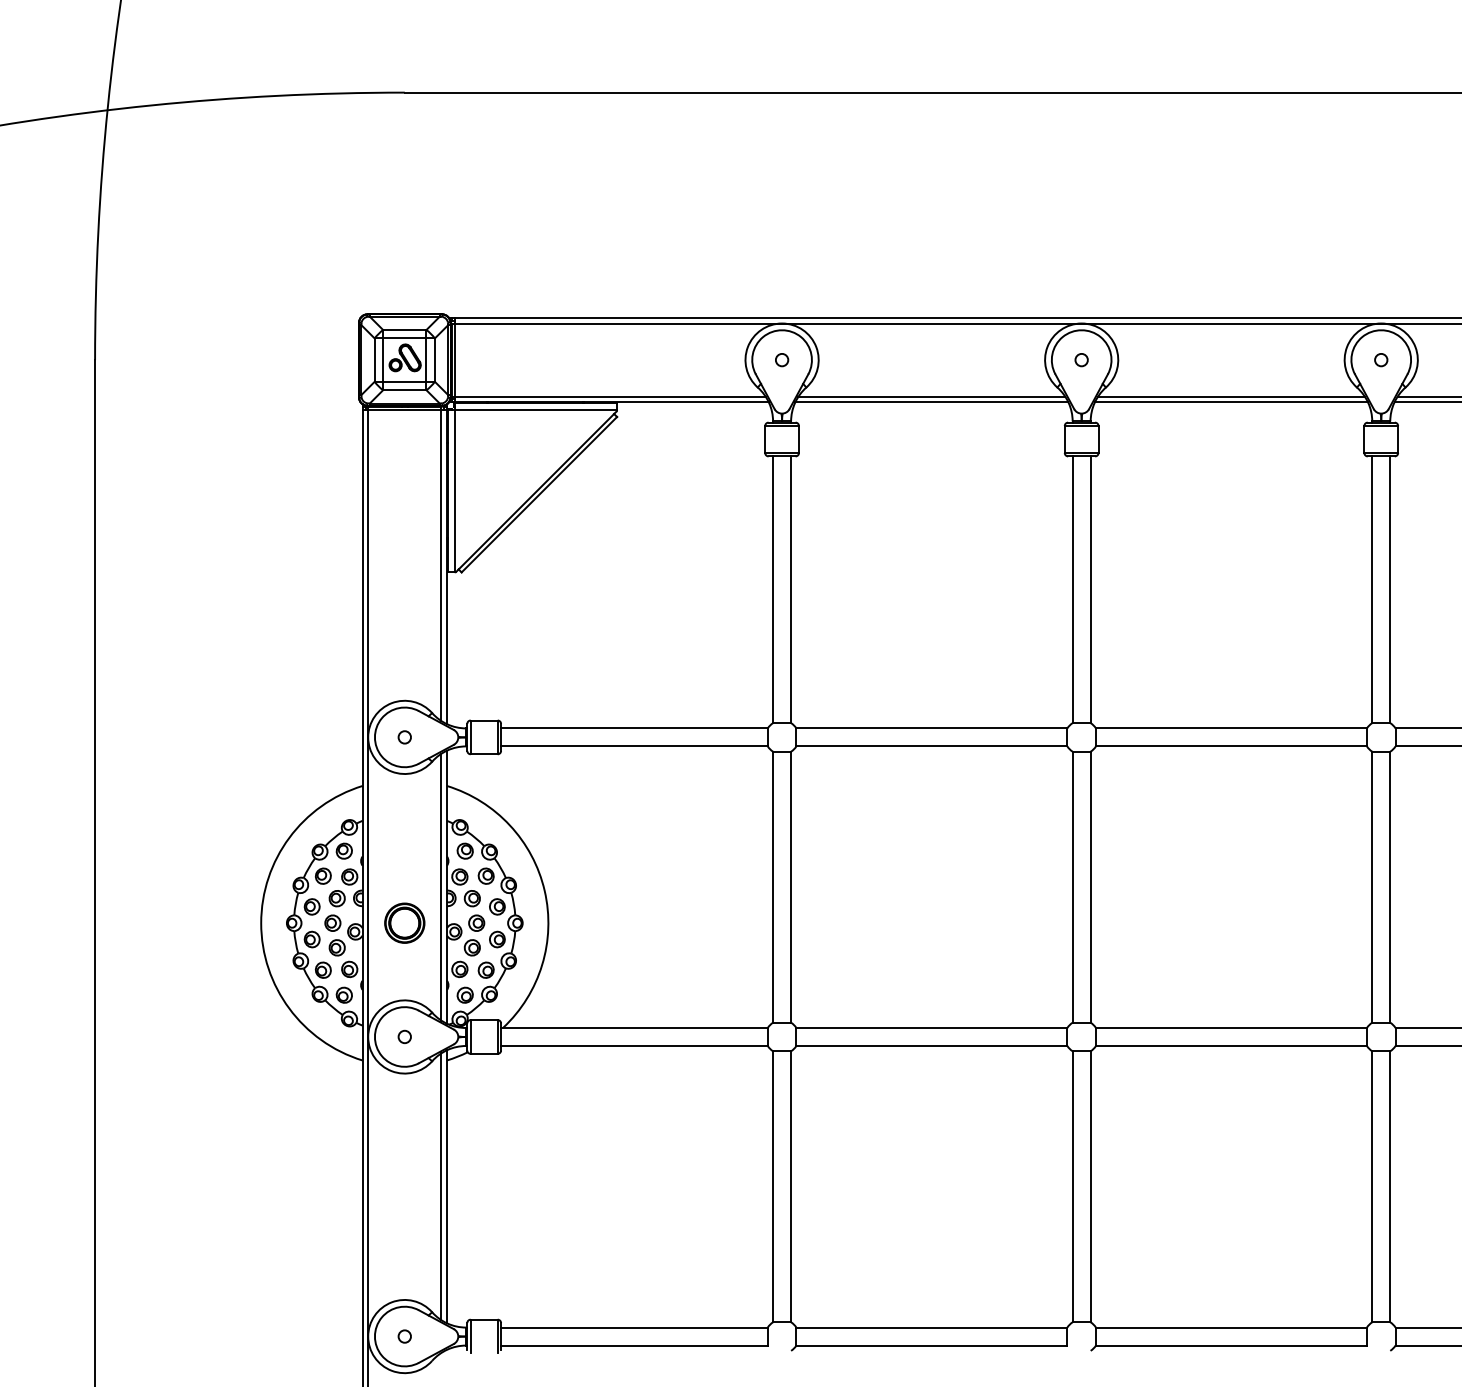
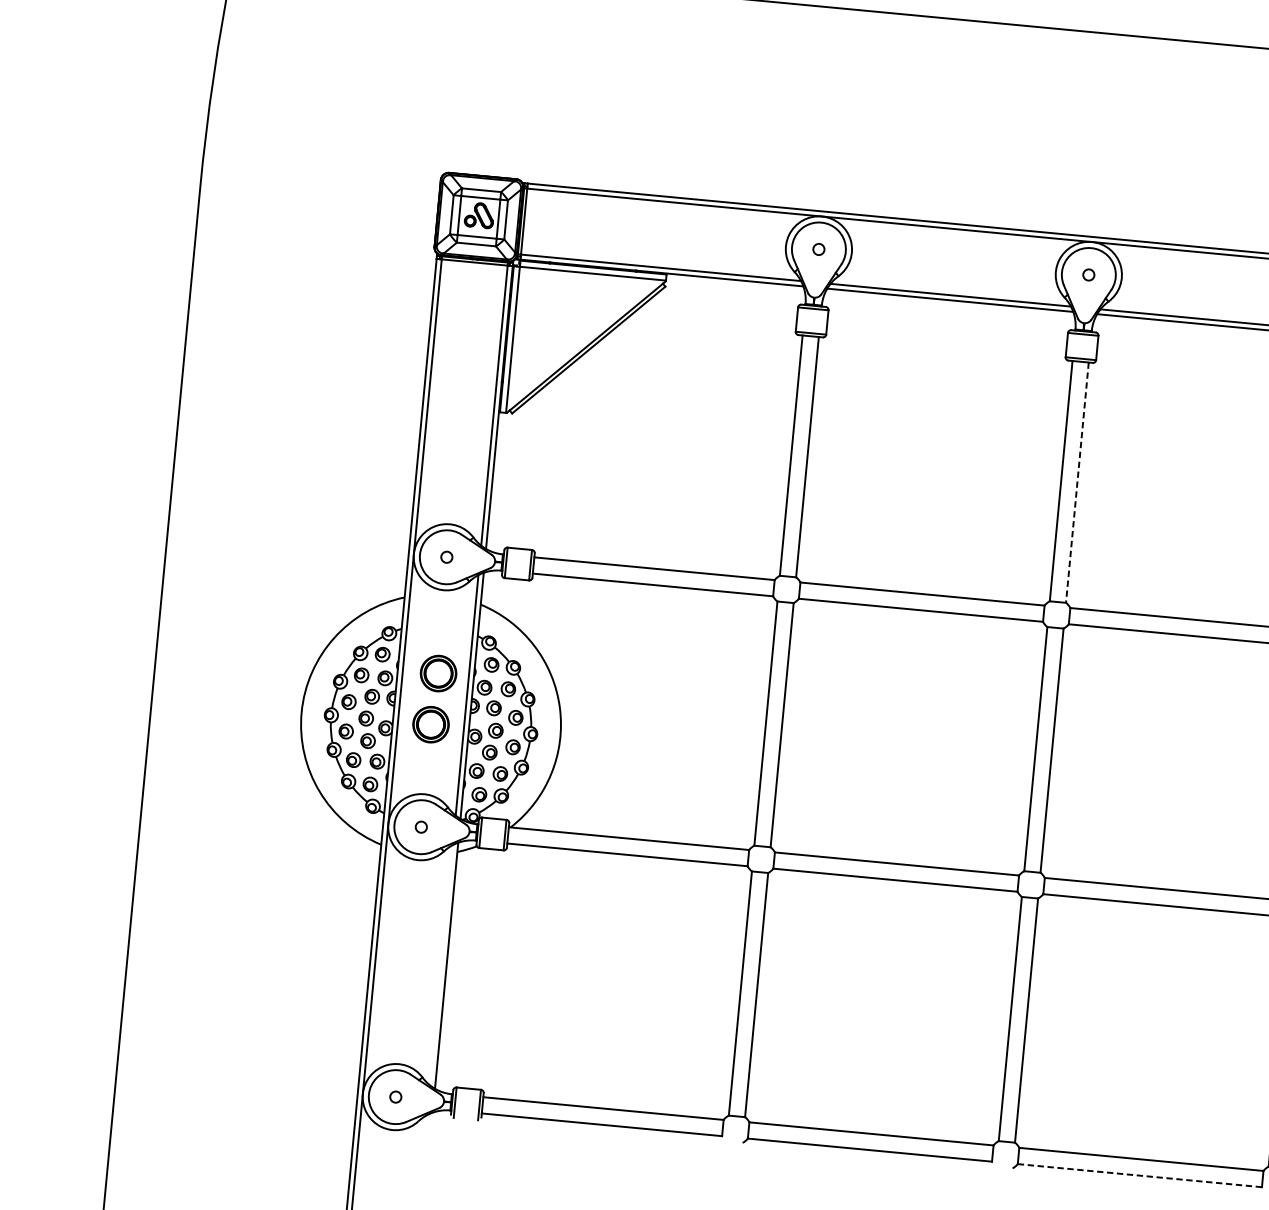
line: (1090, 590) -> (1077, 483), solid -> dashed
part: (407, 865) -> (438, 672), added
line: (441, 1186) -> (441, 965), removed
line: (1230, 1345) -> (1139, 1175), solid -> dashed

